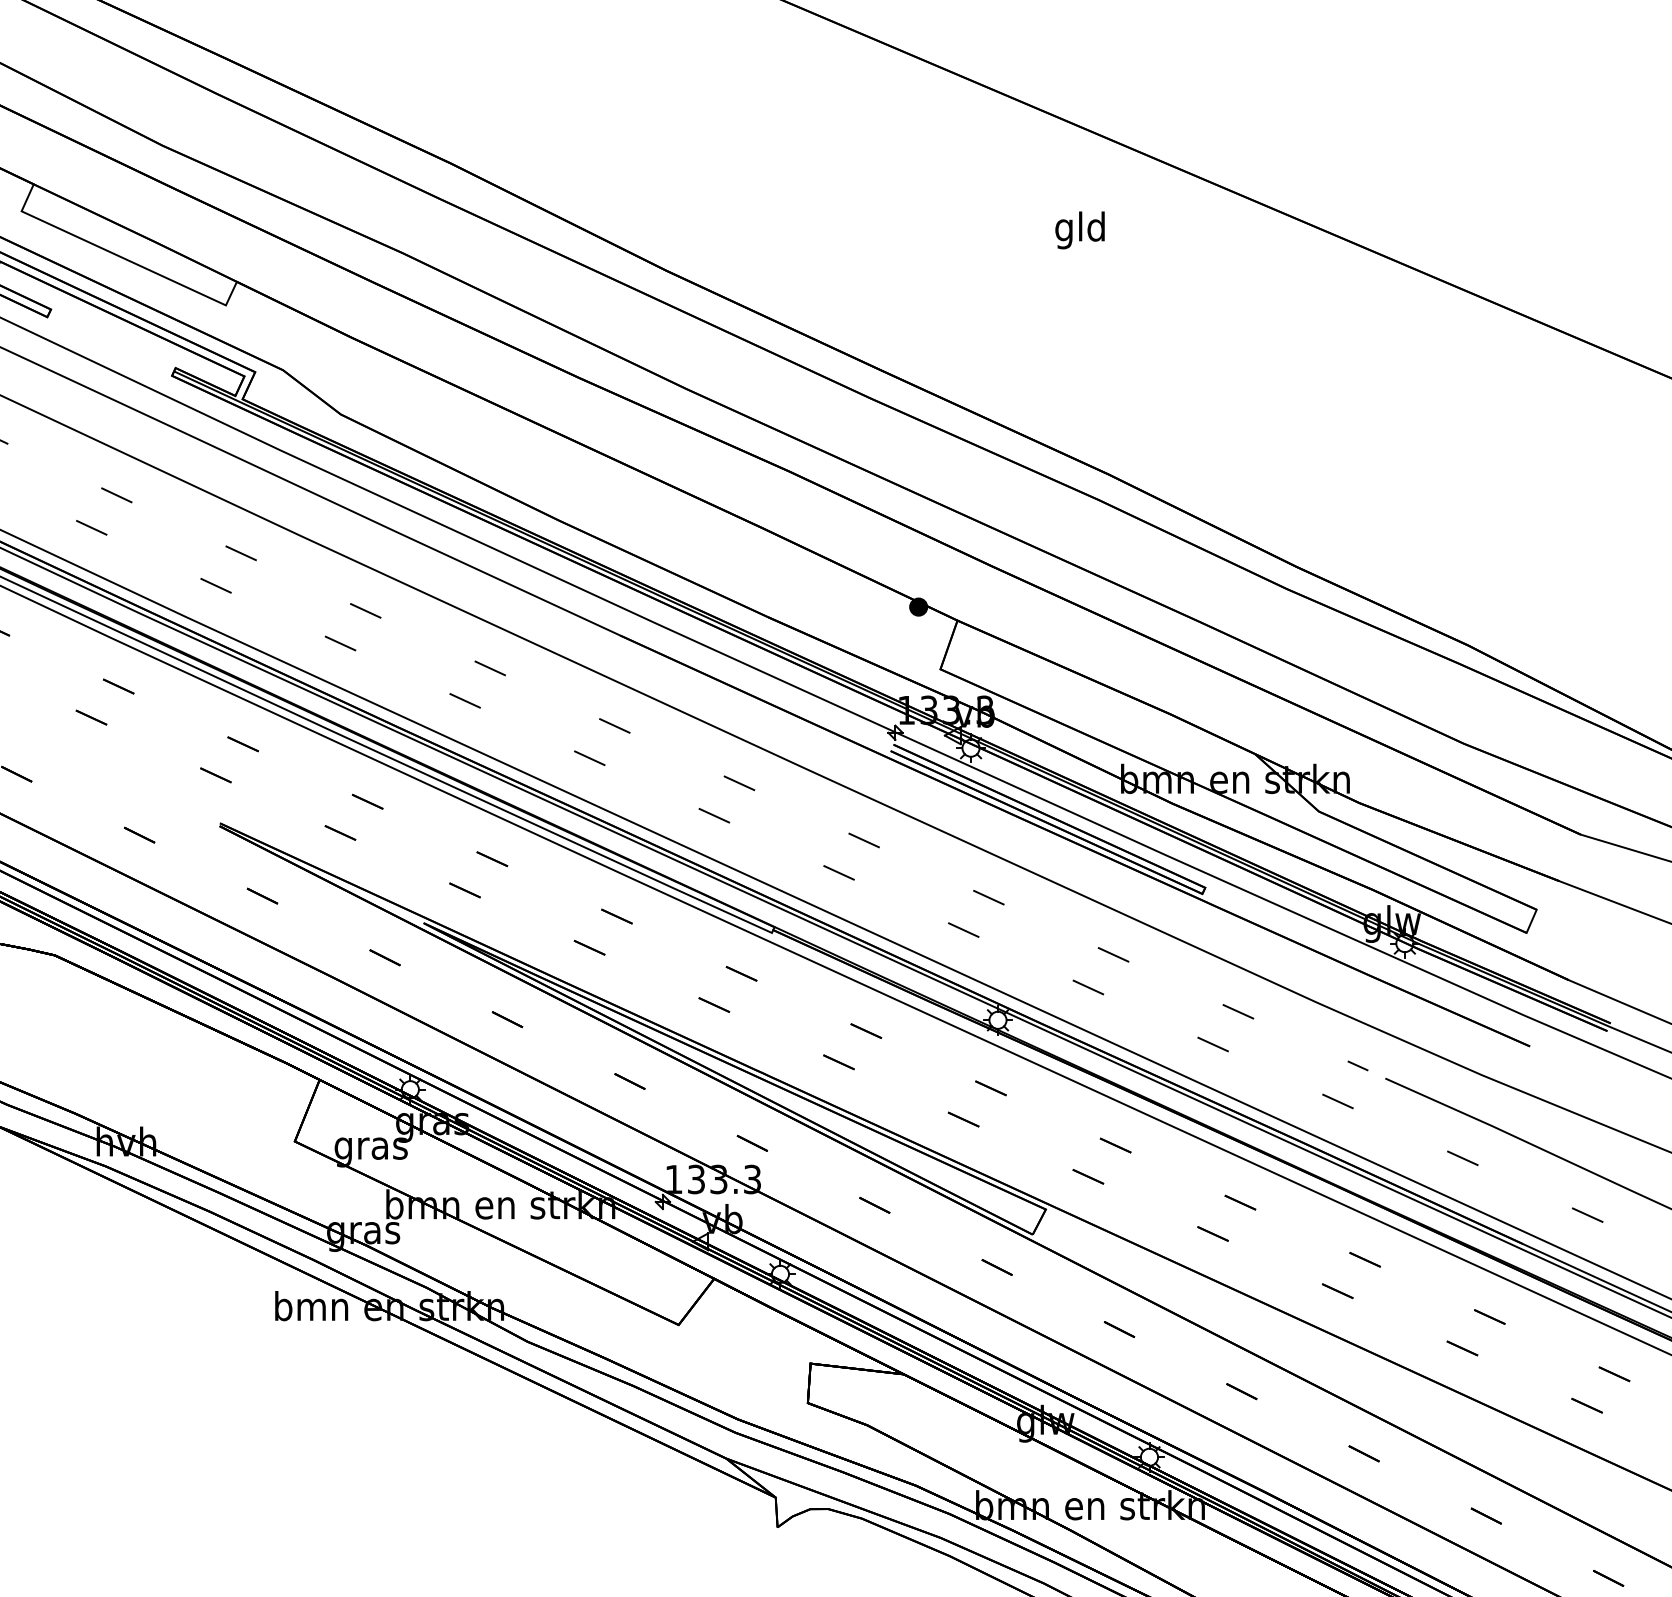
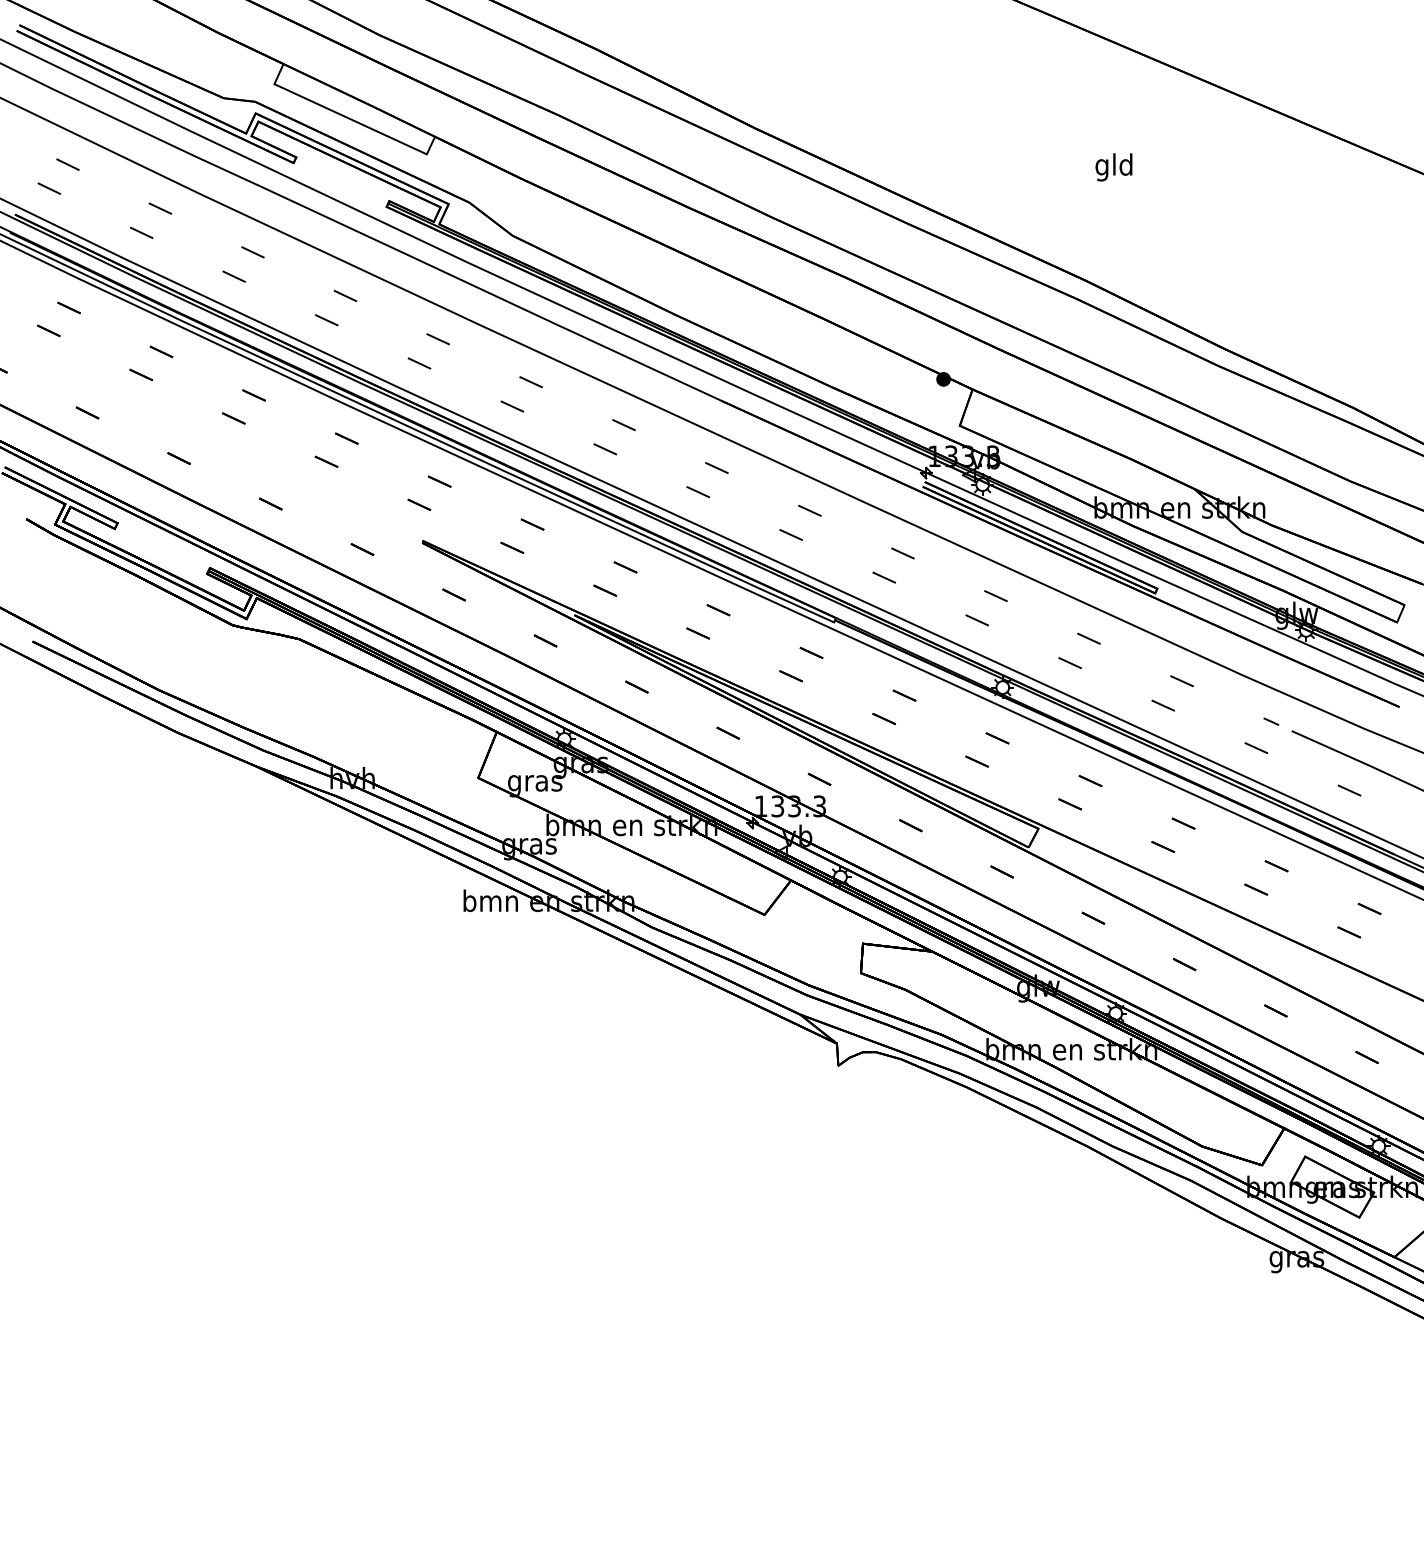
text: (1079, 230) -> (1113, 167), moved

